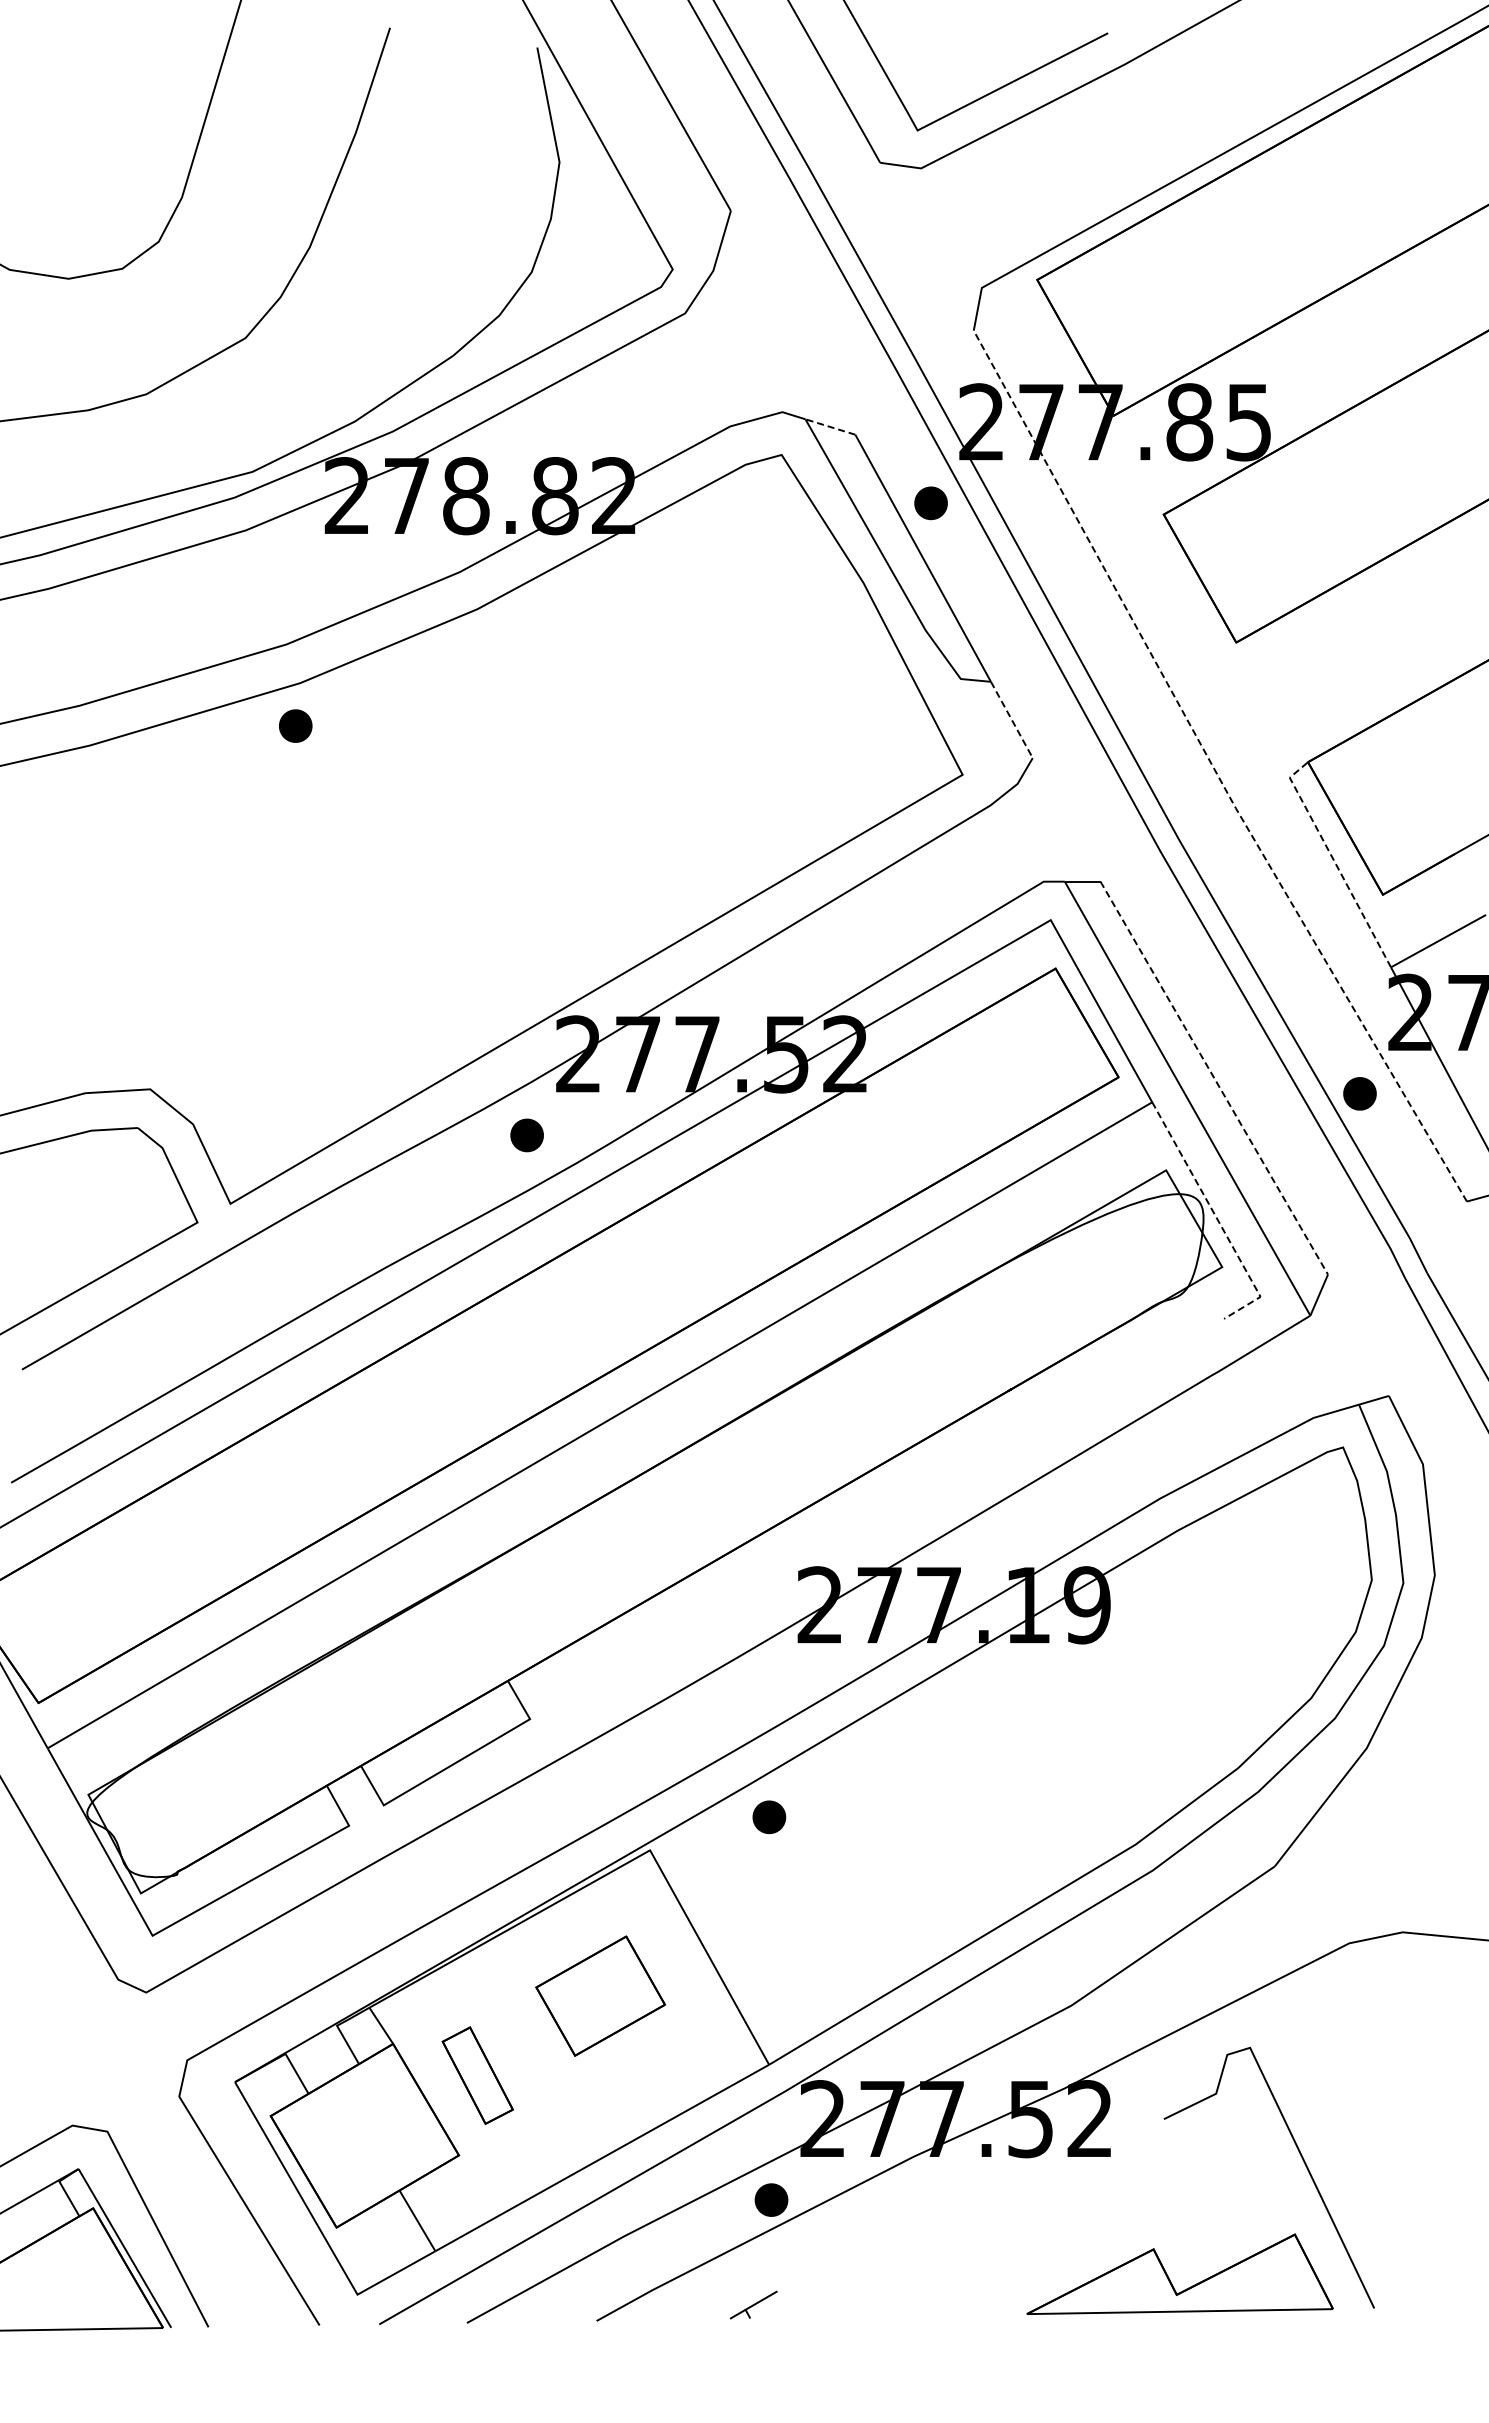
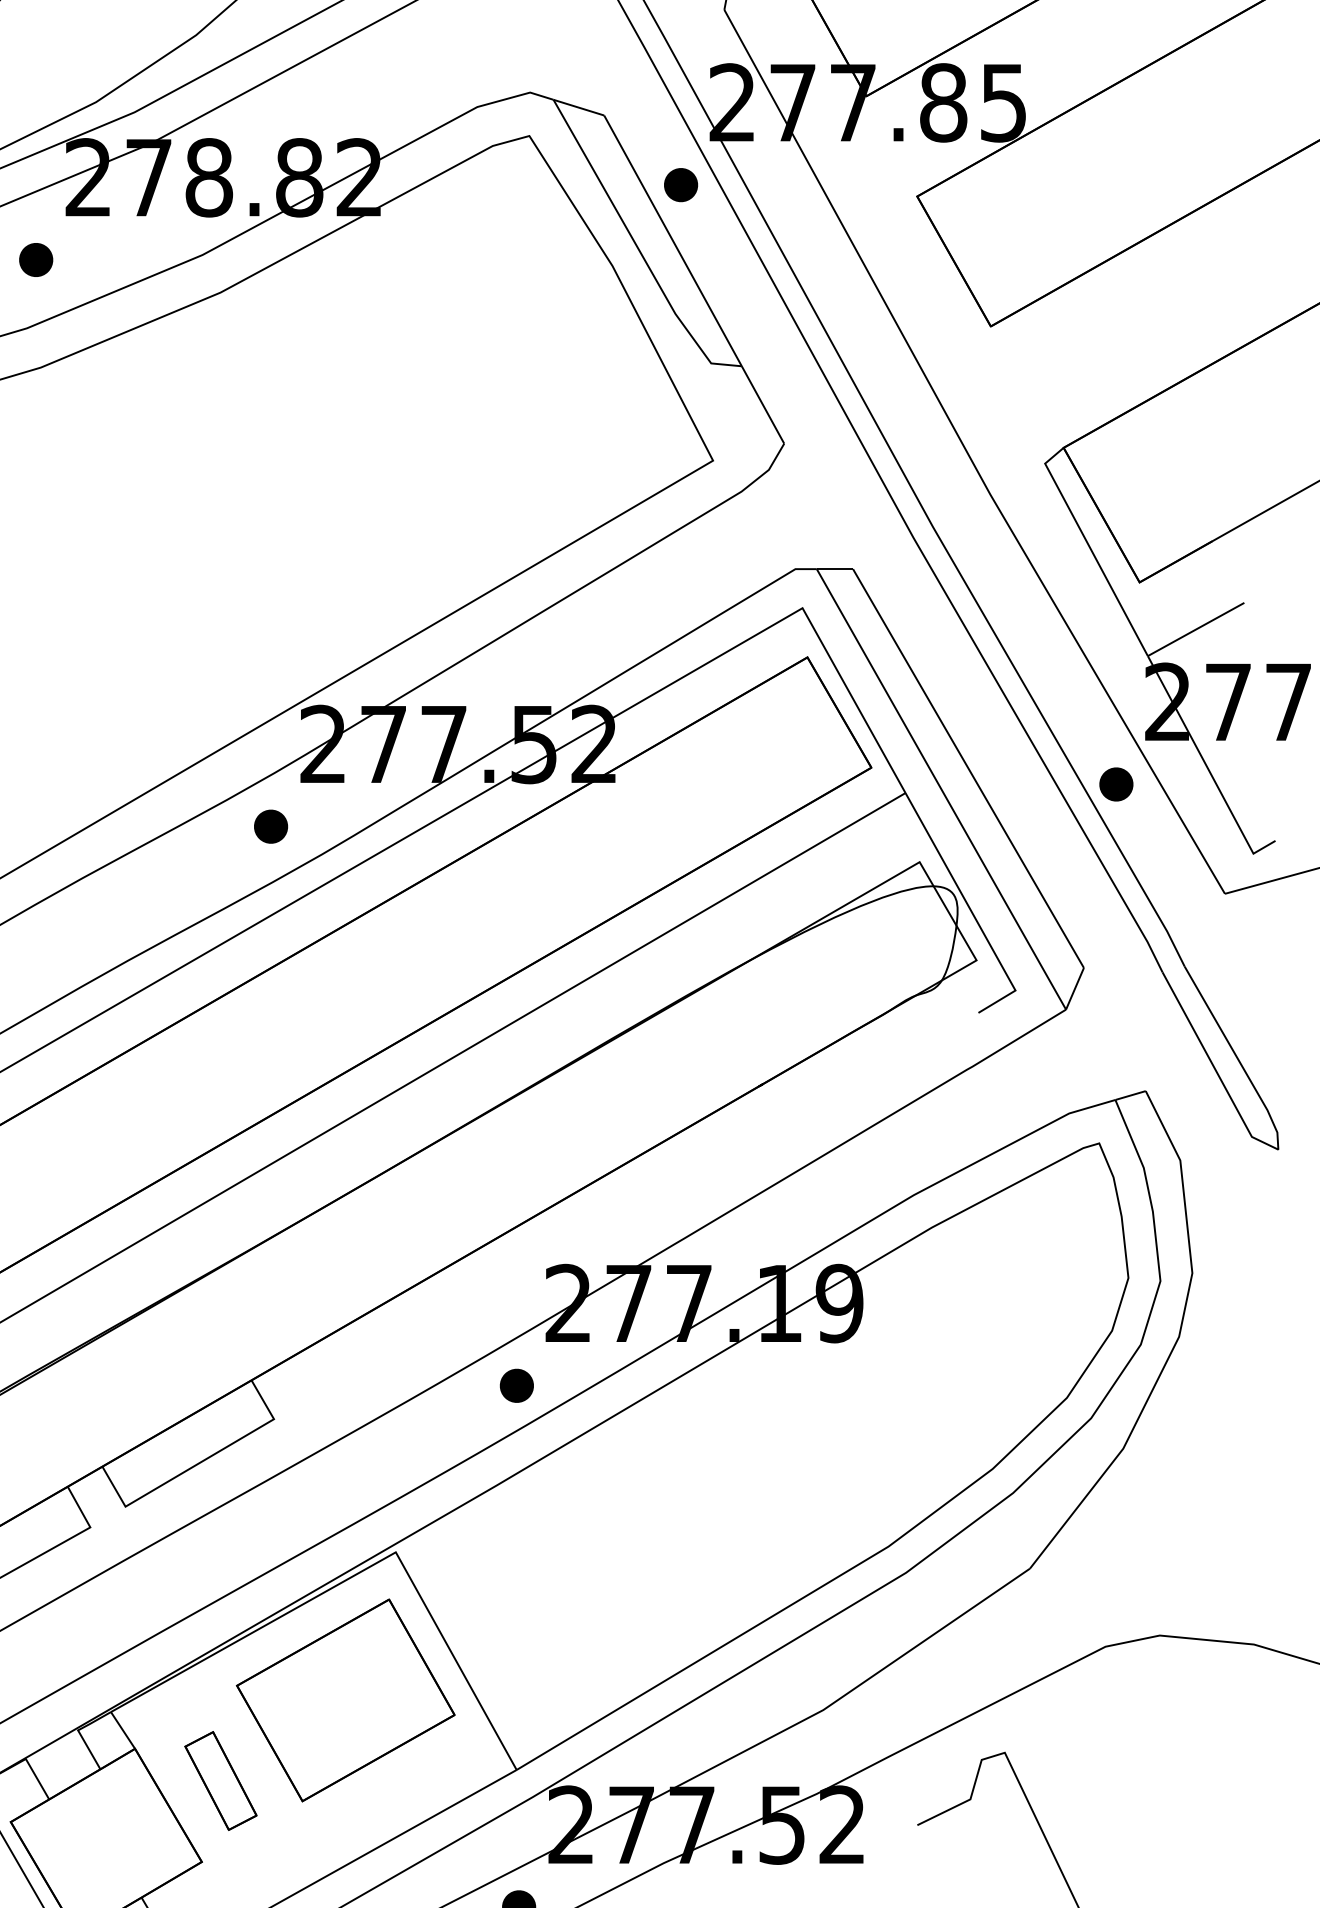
line: (829, 426) -> (577, 107), dashed -> solid
line: (1012, 720) -> (763, 405), dashed -> solid
part: (295, 725) -> (35, 259), moved
line: (1214, 769) -> (968, 455), dashed -> solid
line: (1334, 861) -> (1090, 548), dashed -> solid
line: (1213, 1077) -> (967, 767), dashed -> solid
line: (1217, 1219) -> (971, 912), dashed -> solid
part: (769, 1817) -> (517, 1386), moved
part: (600, 1995) -> (345, 1699), size x1.67

